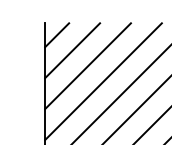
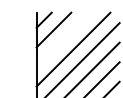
line: (87, 65) -> (63, 39), removed

